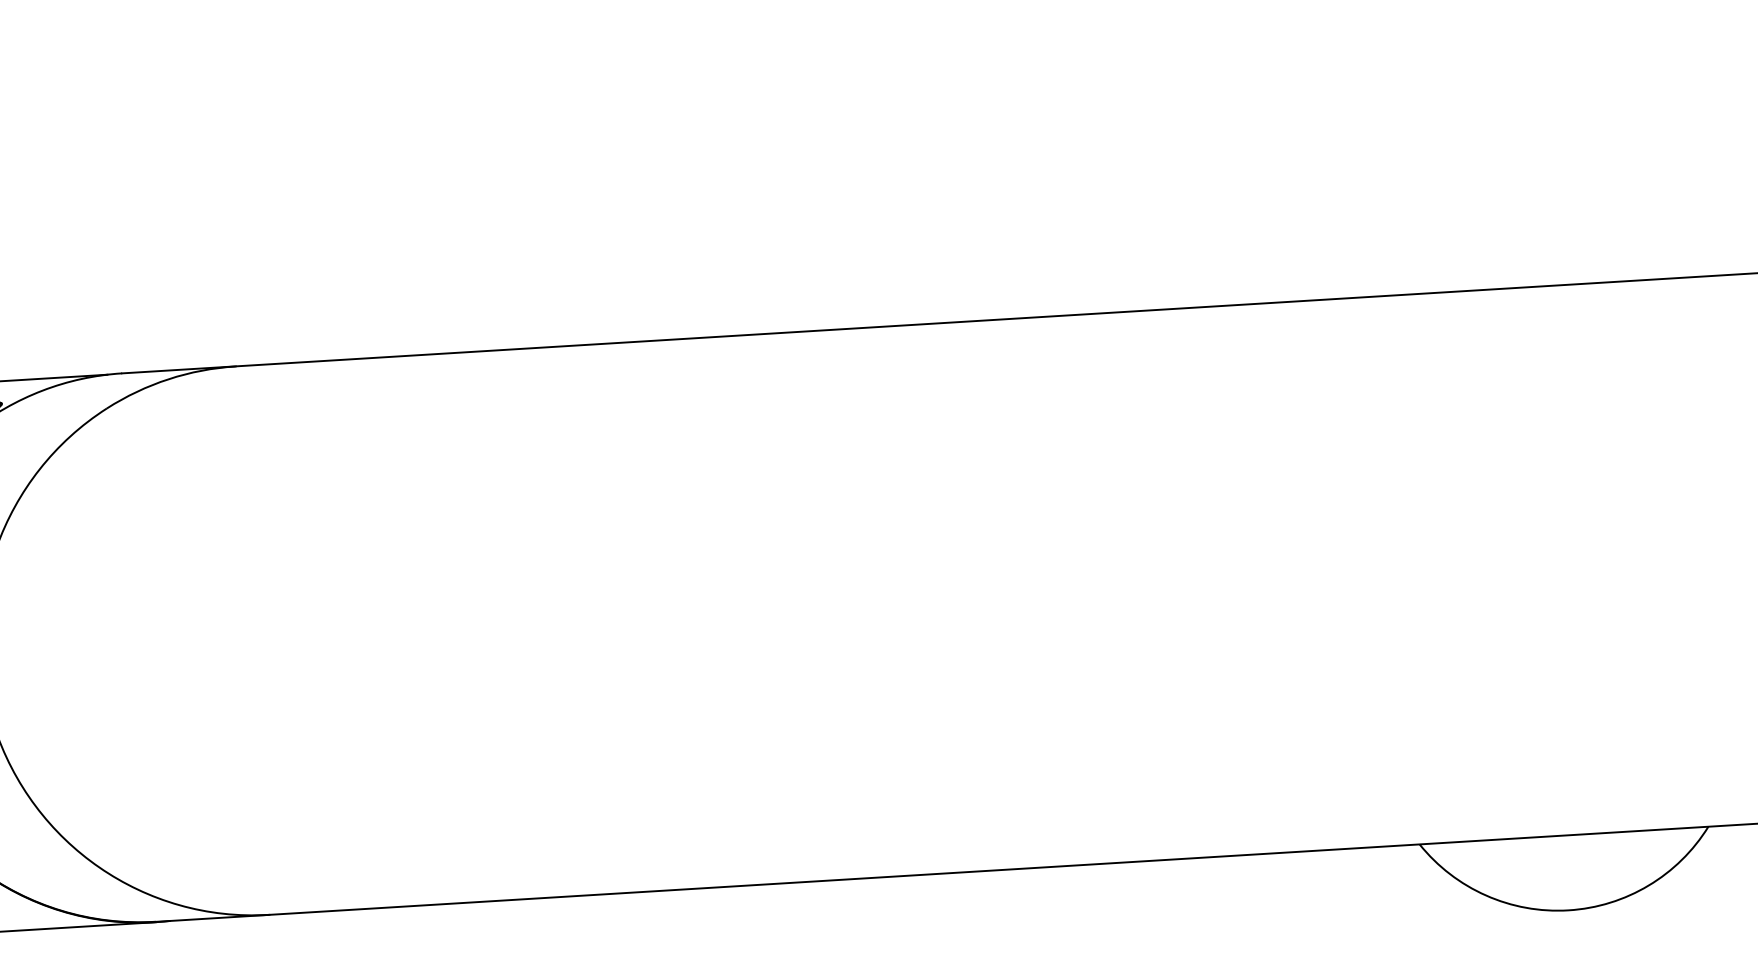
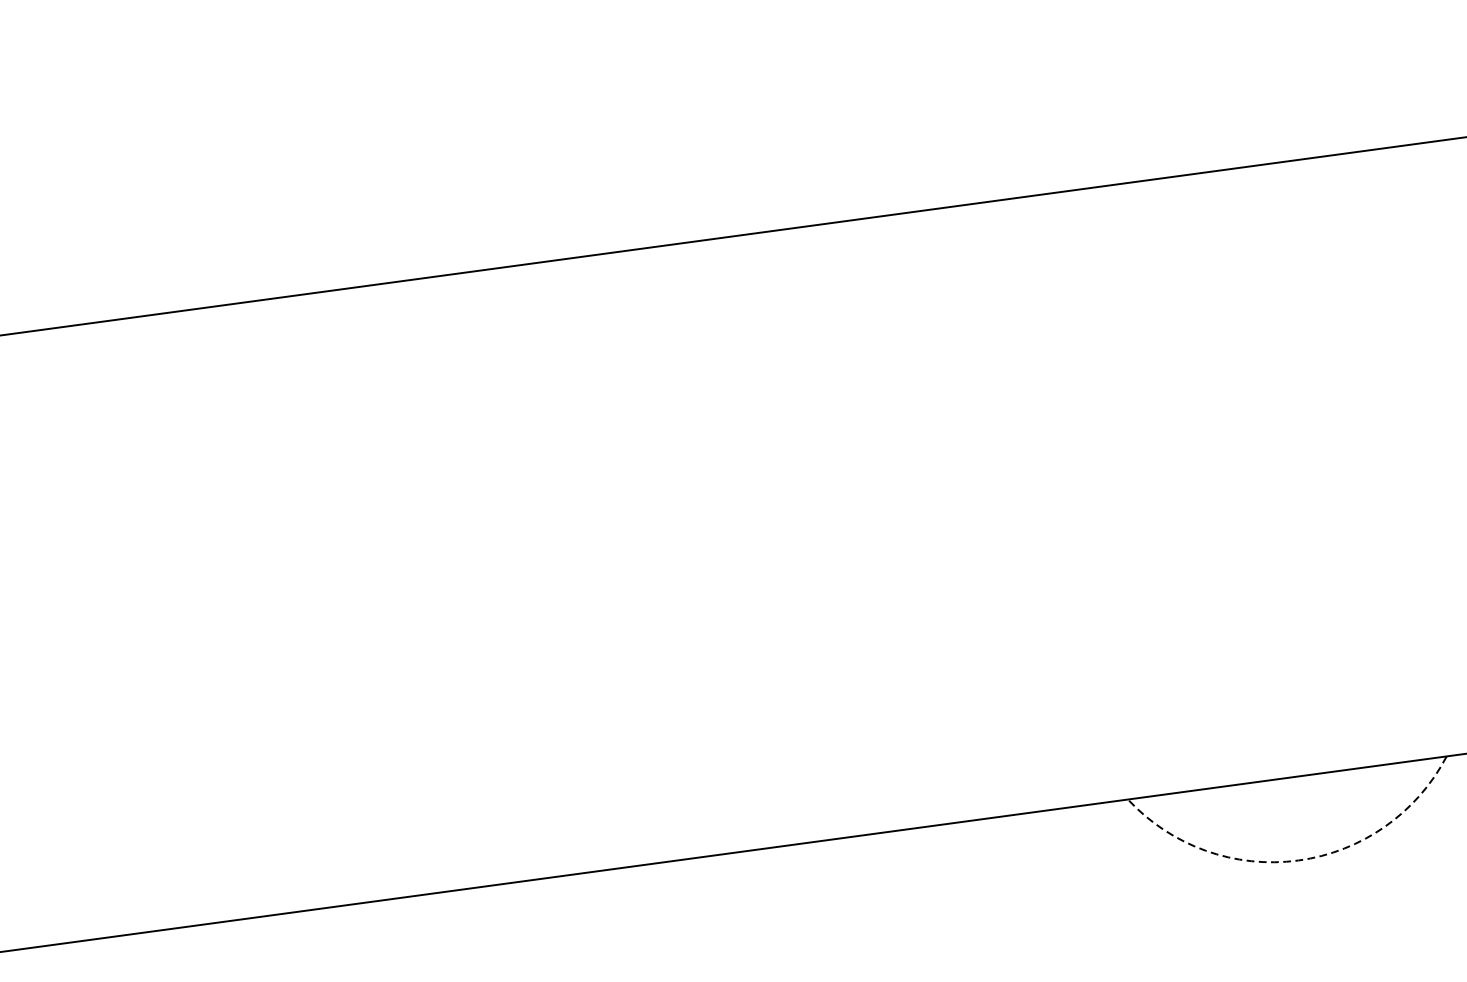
arc: (1568, 910) -> (1298, 860), solid -> dashed

